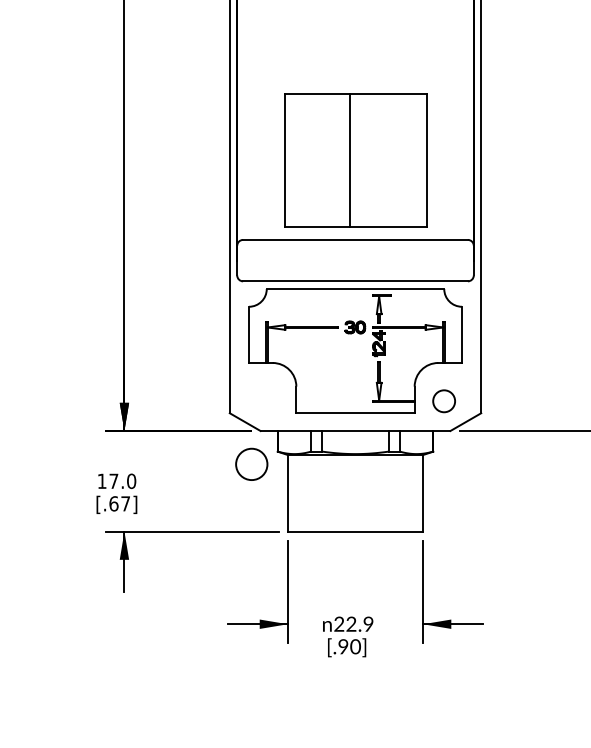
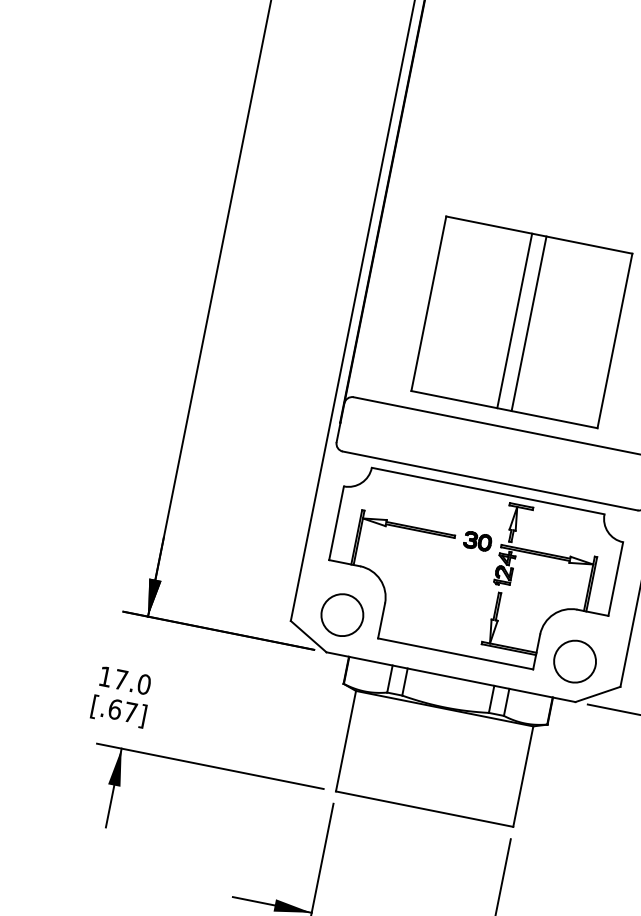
line: (360, 159) -> (528, 322), added
circle: (443, 400) -> (574, 660), size x1.43
circle: (251, 463) -> (342, 613), moved

